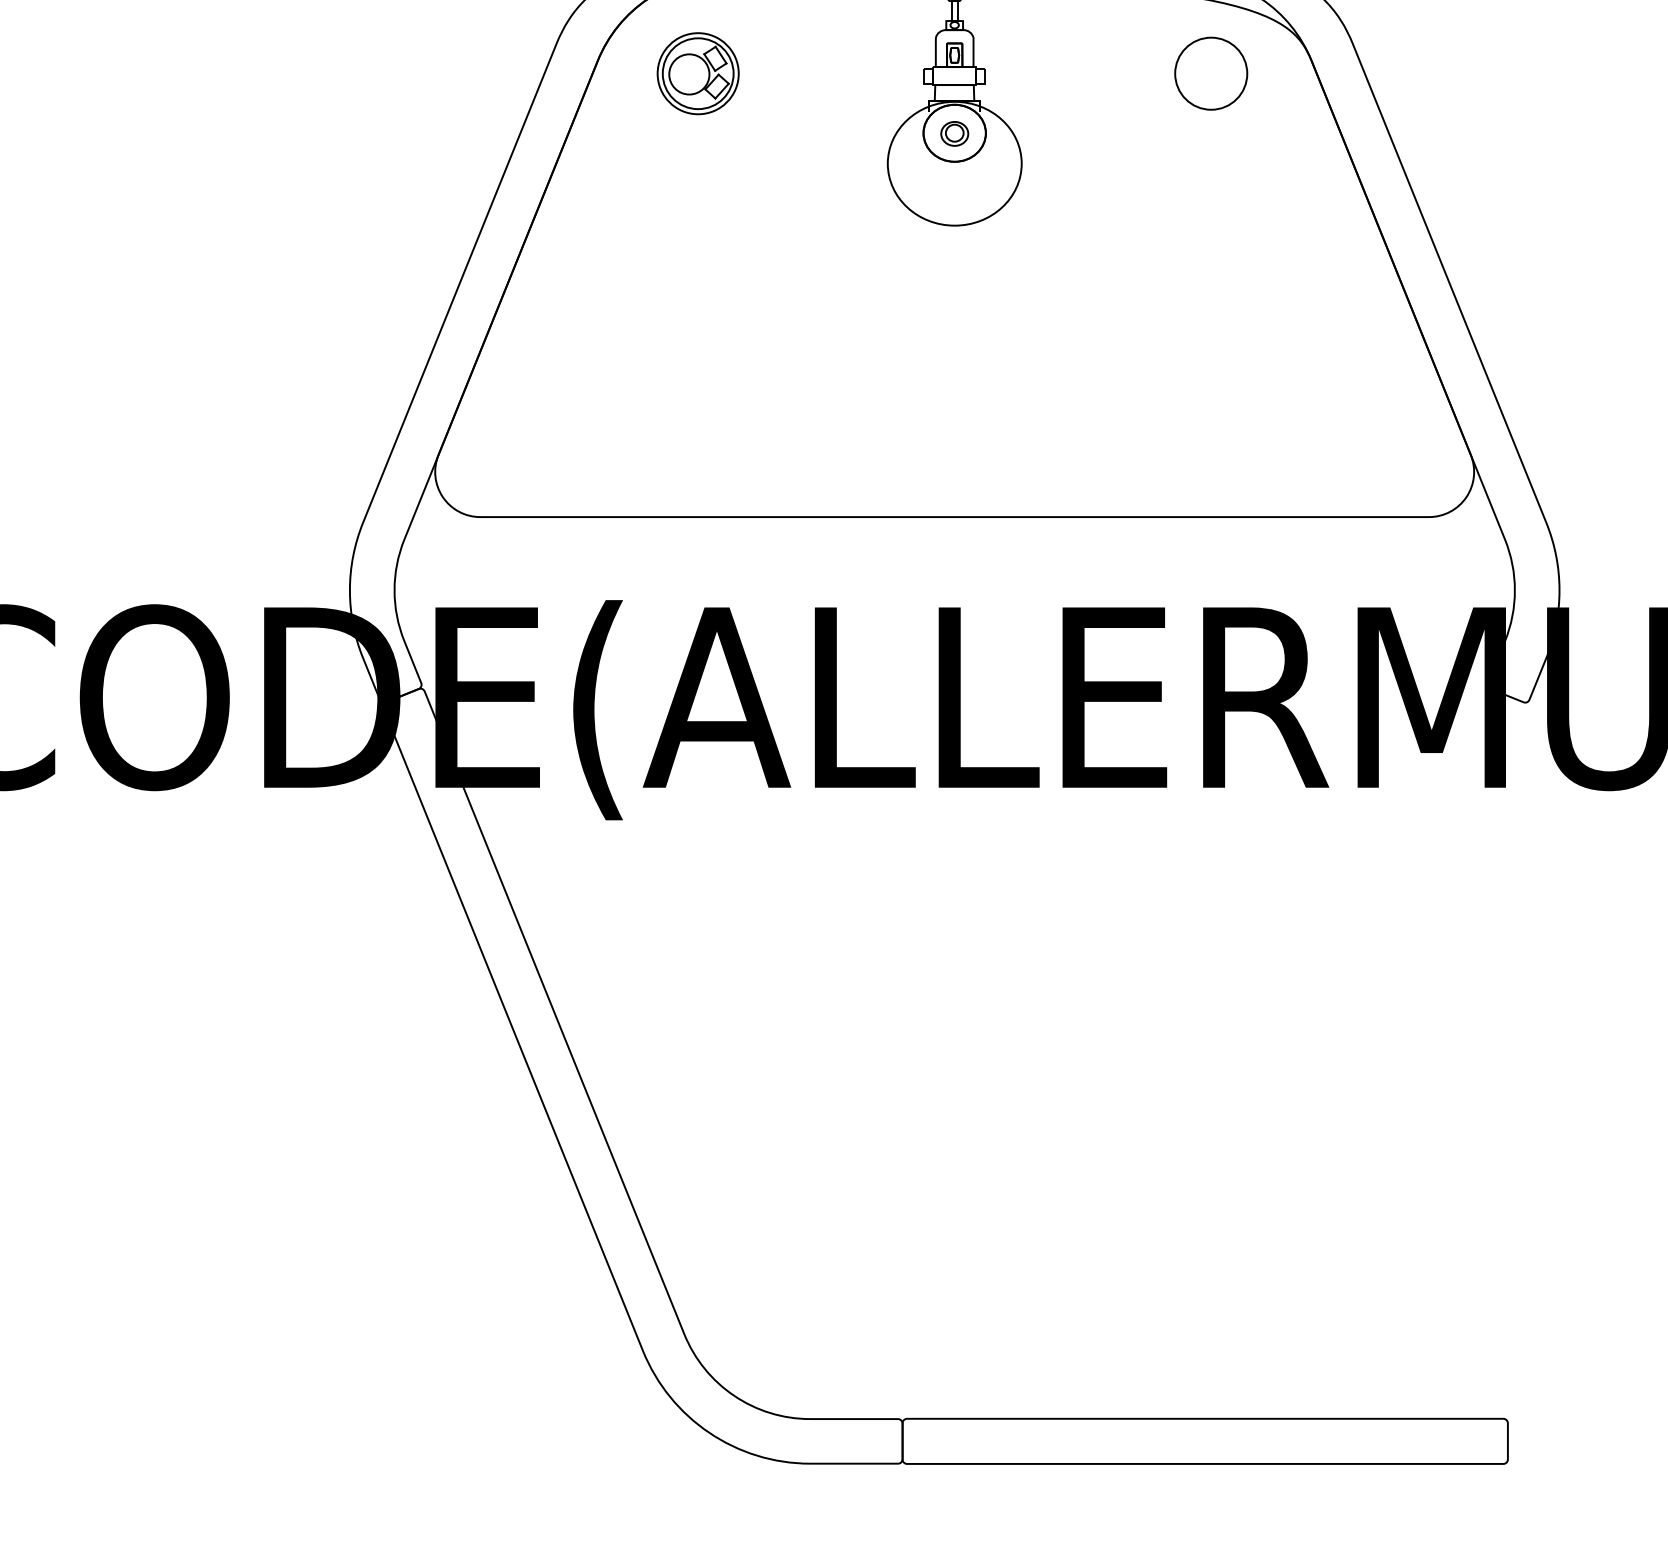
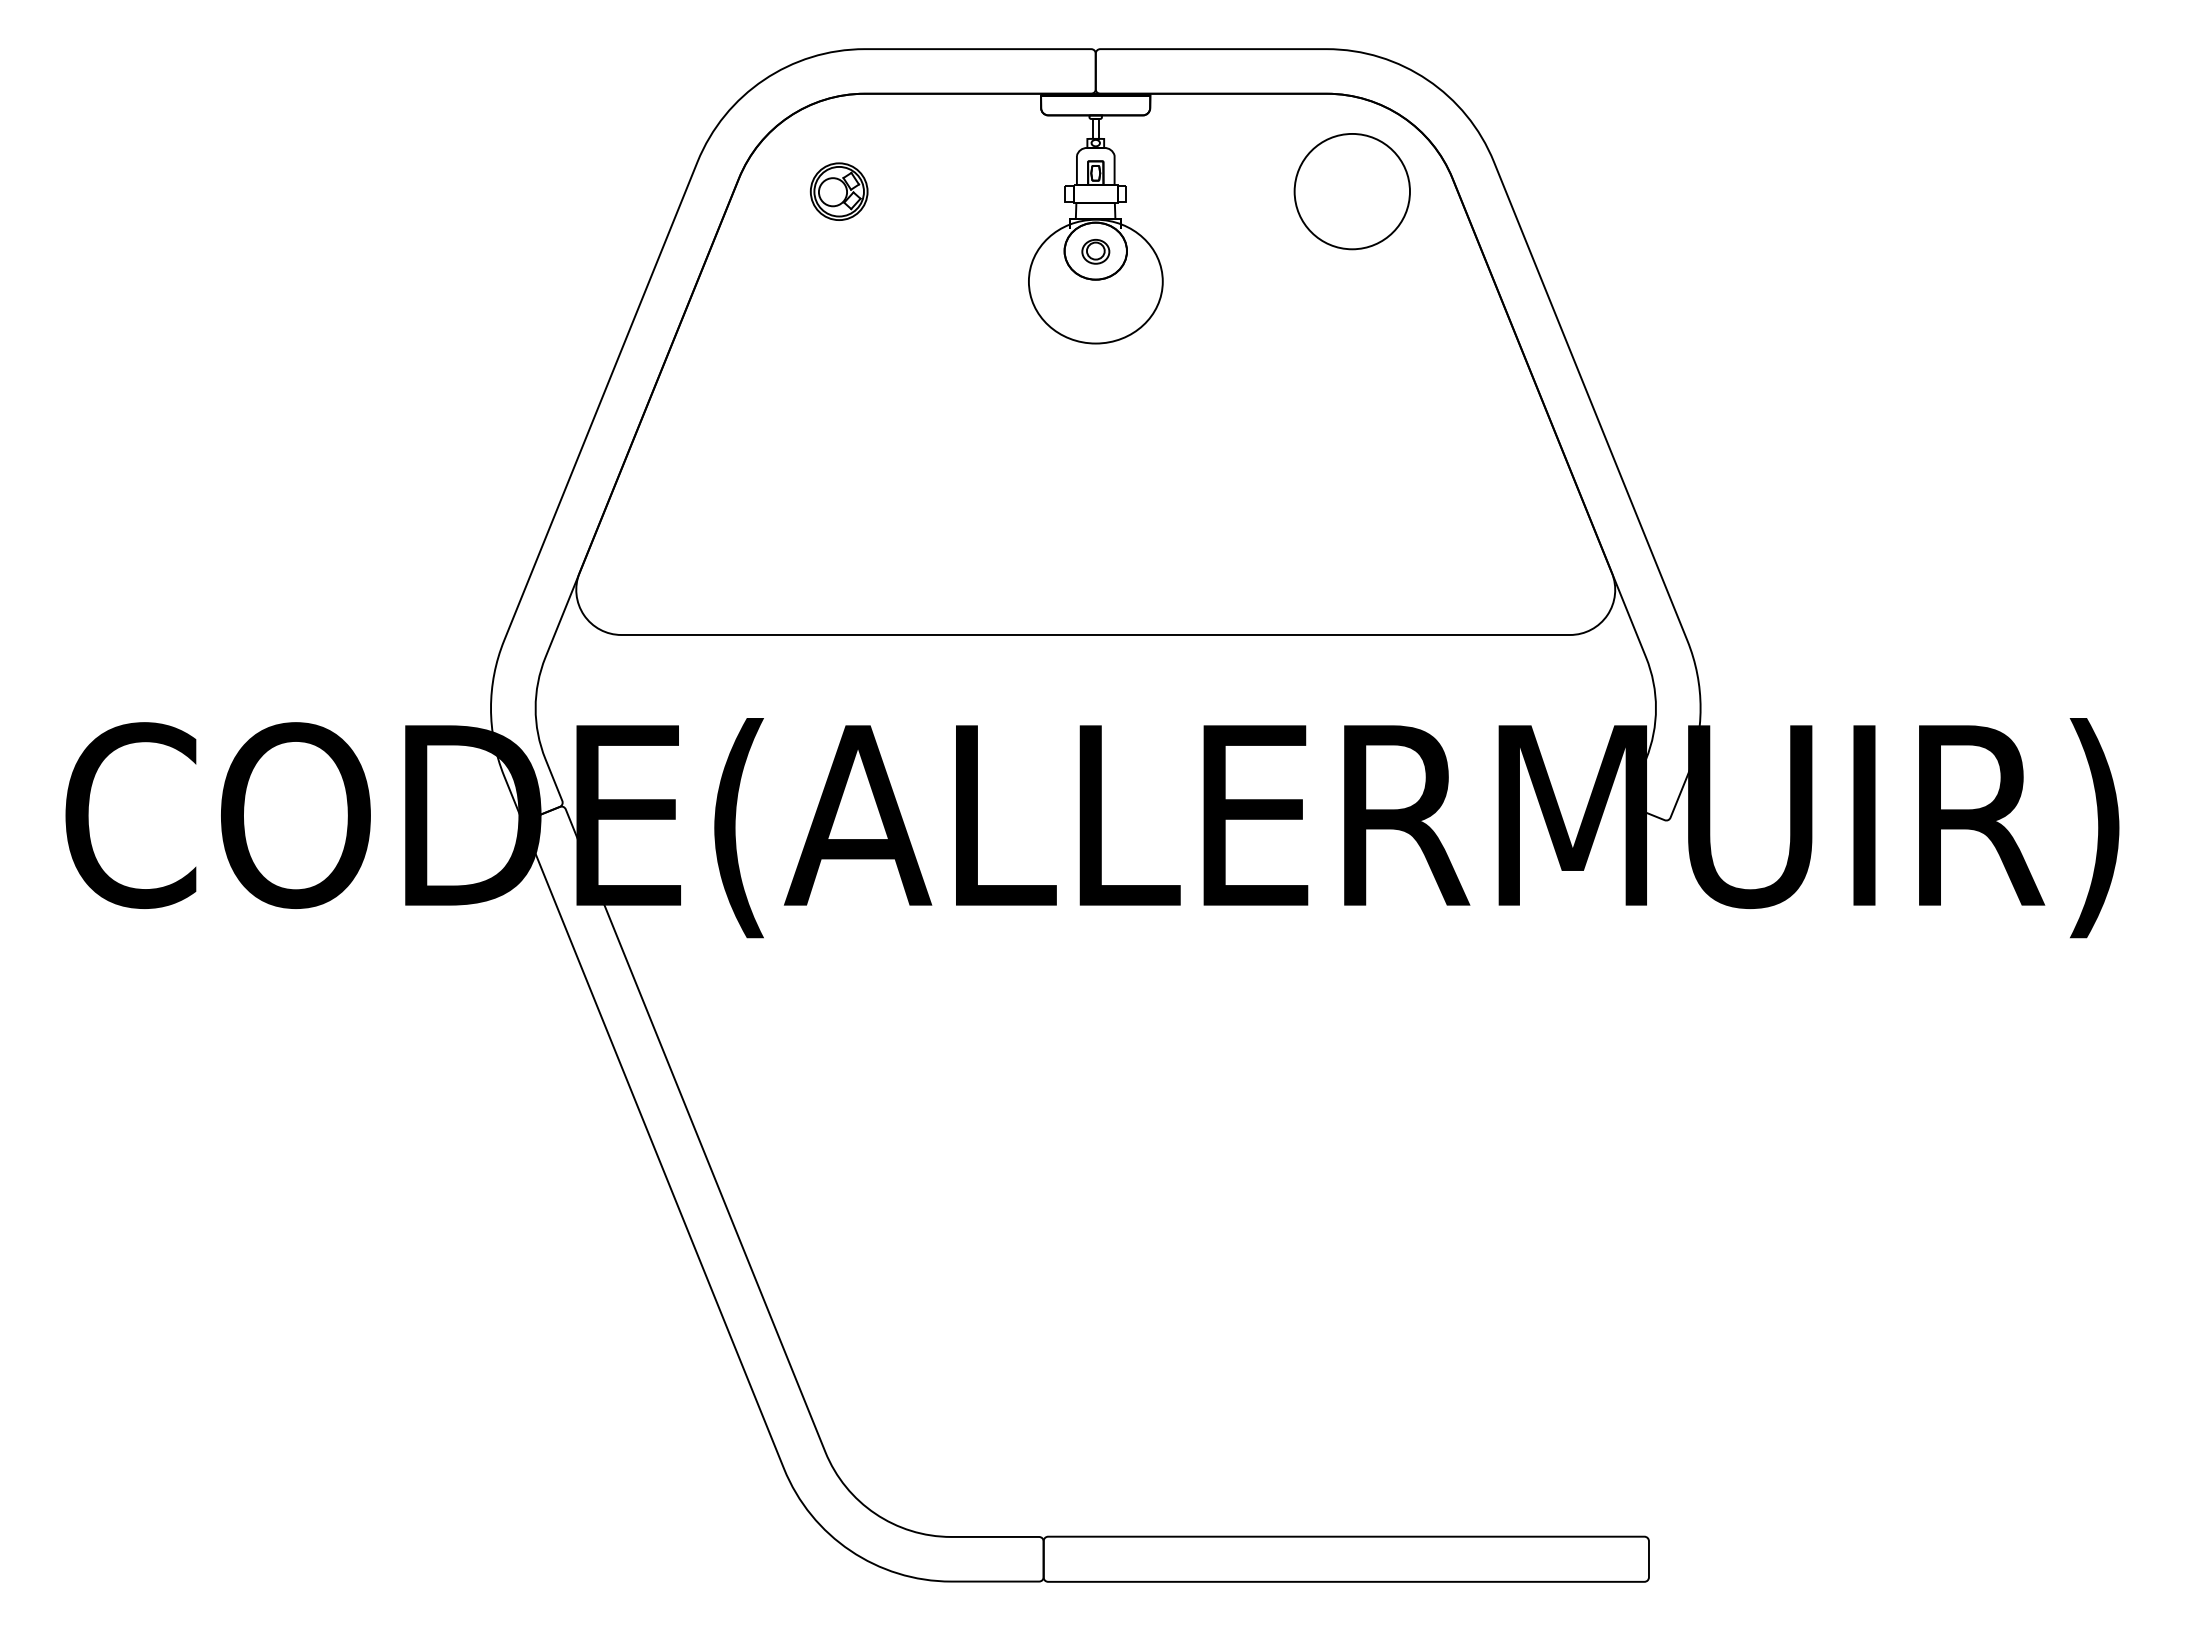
part: (697, 73) -> (838, 191), size x0.7
circle: (1211, 73) -> (1352, 191), size x1.6

